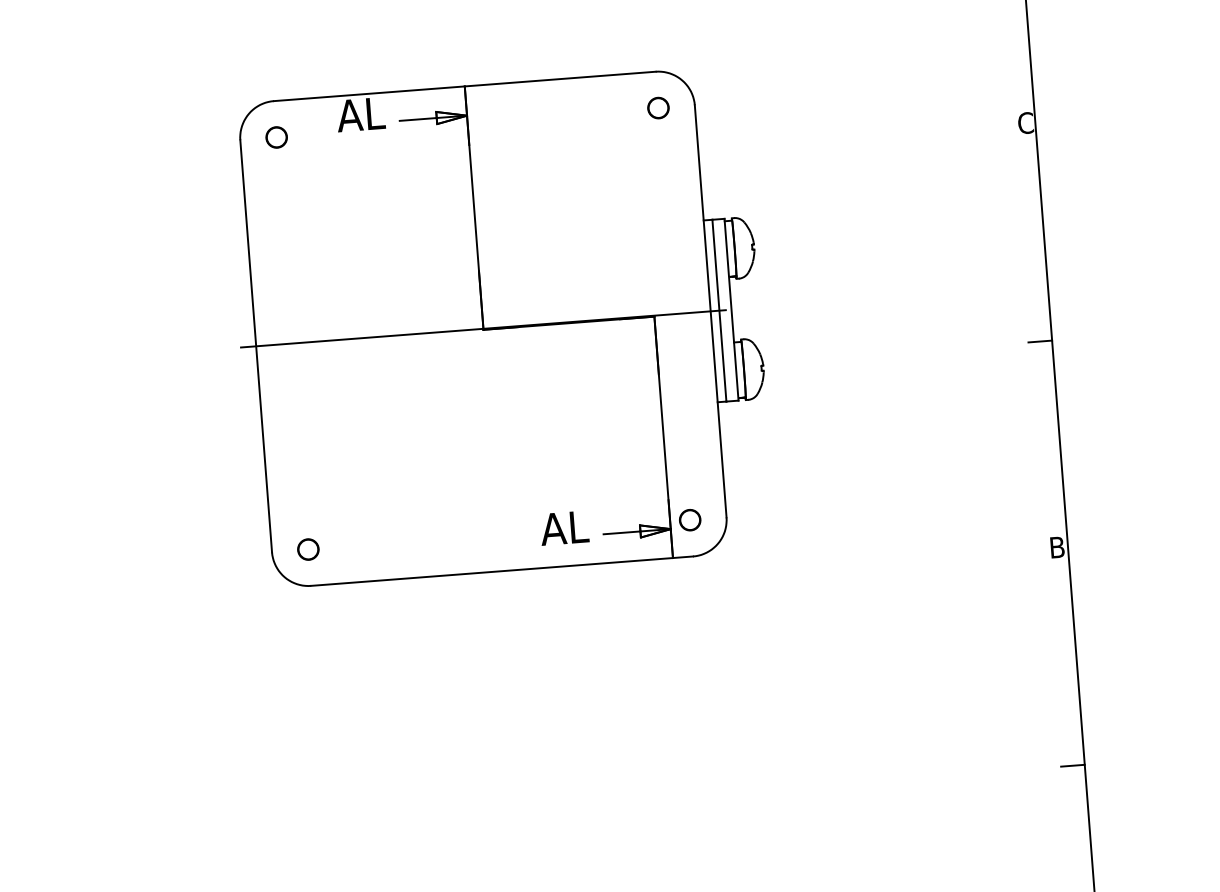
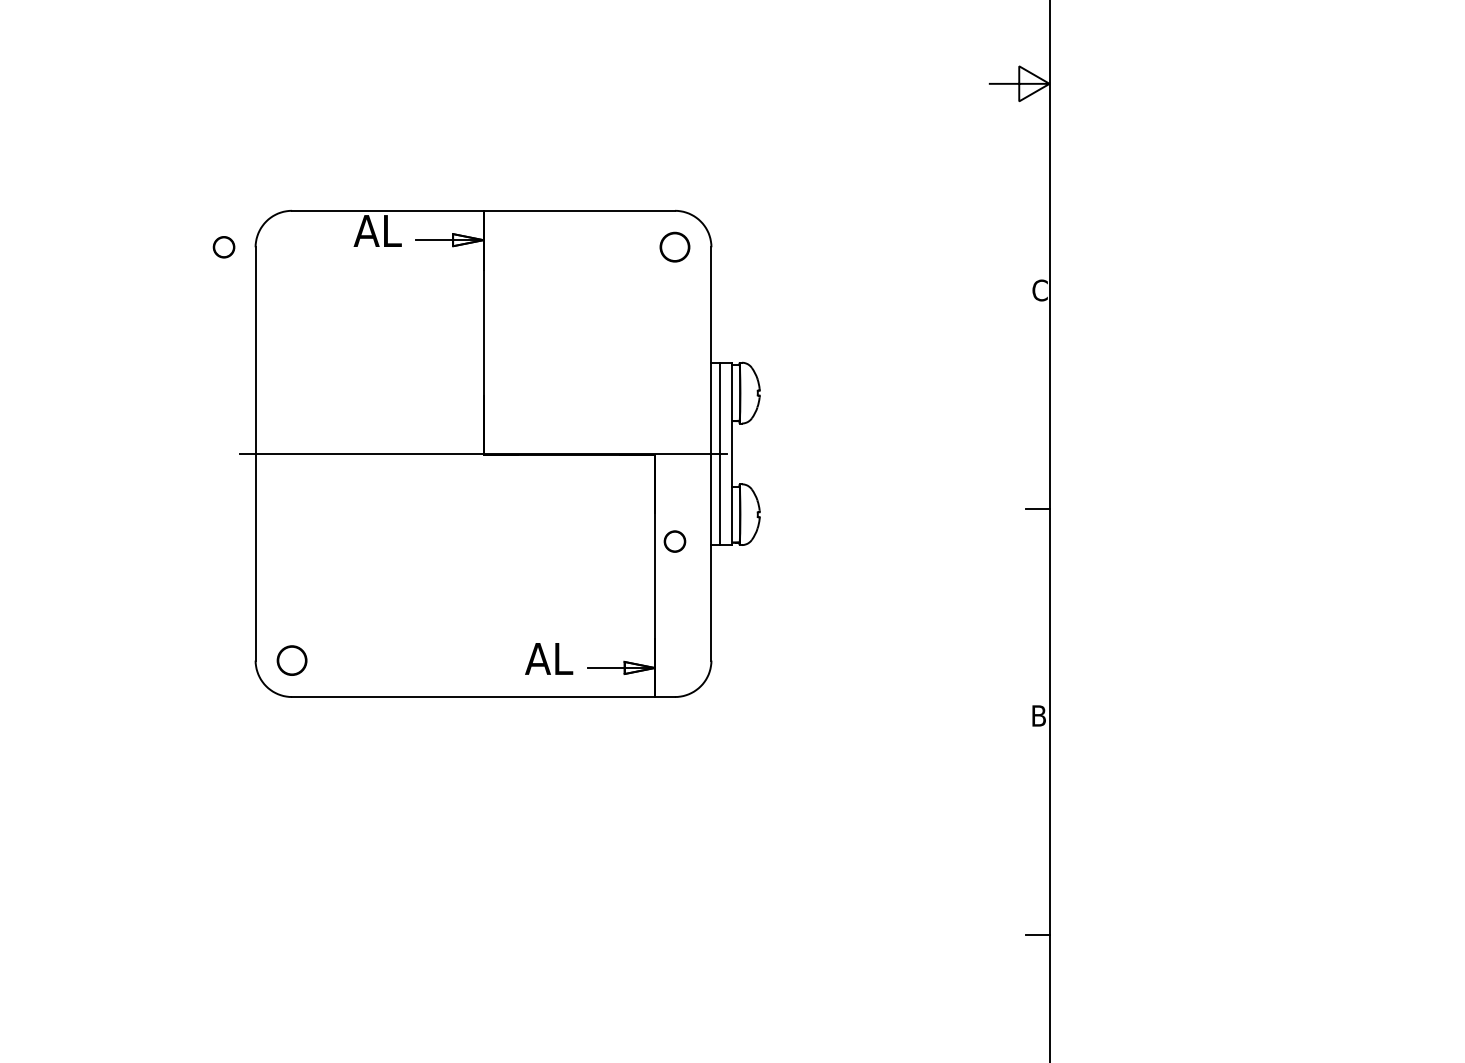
part: (658, 108) -> (674, 247), size x1.4
part: (276, 137) -> (223, 247), moved
part: (689, 520) -> (674, 541), moved
part: (307, 549) -> (291, 660), size x1.4

